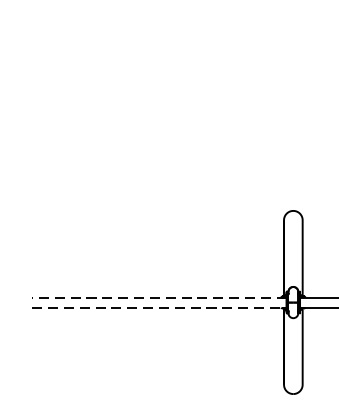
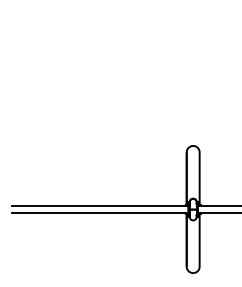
line: (158, 298) -> (99, 206), dashed -> solid
line: (159, 308) -> (100, 213), dashed -> solid

